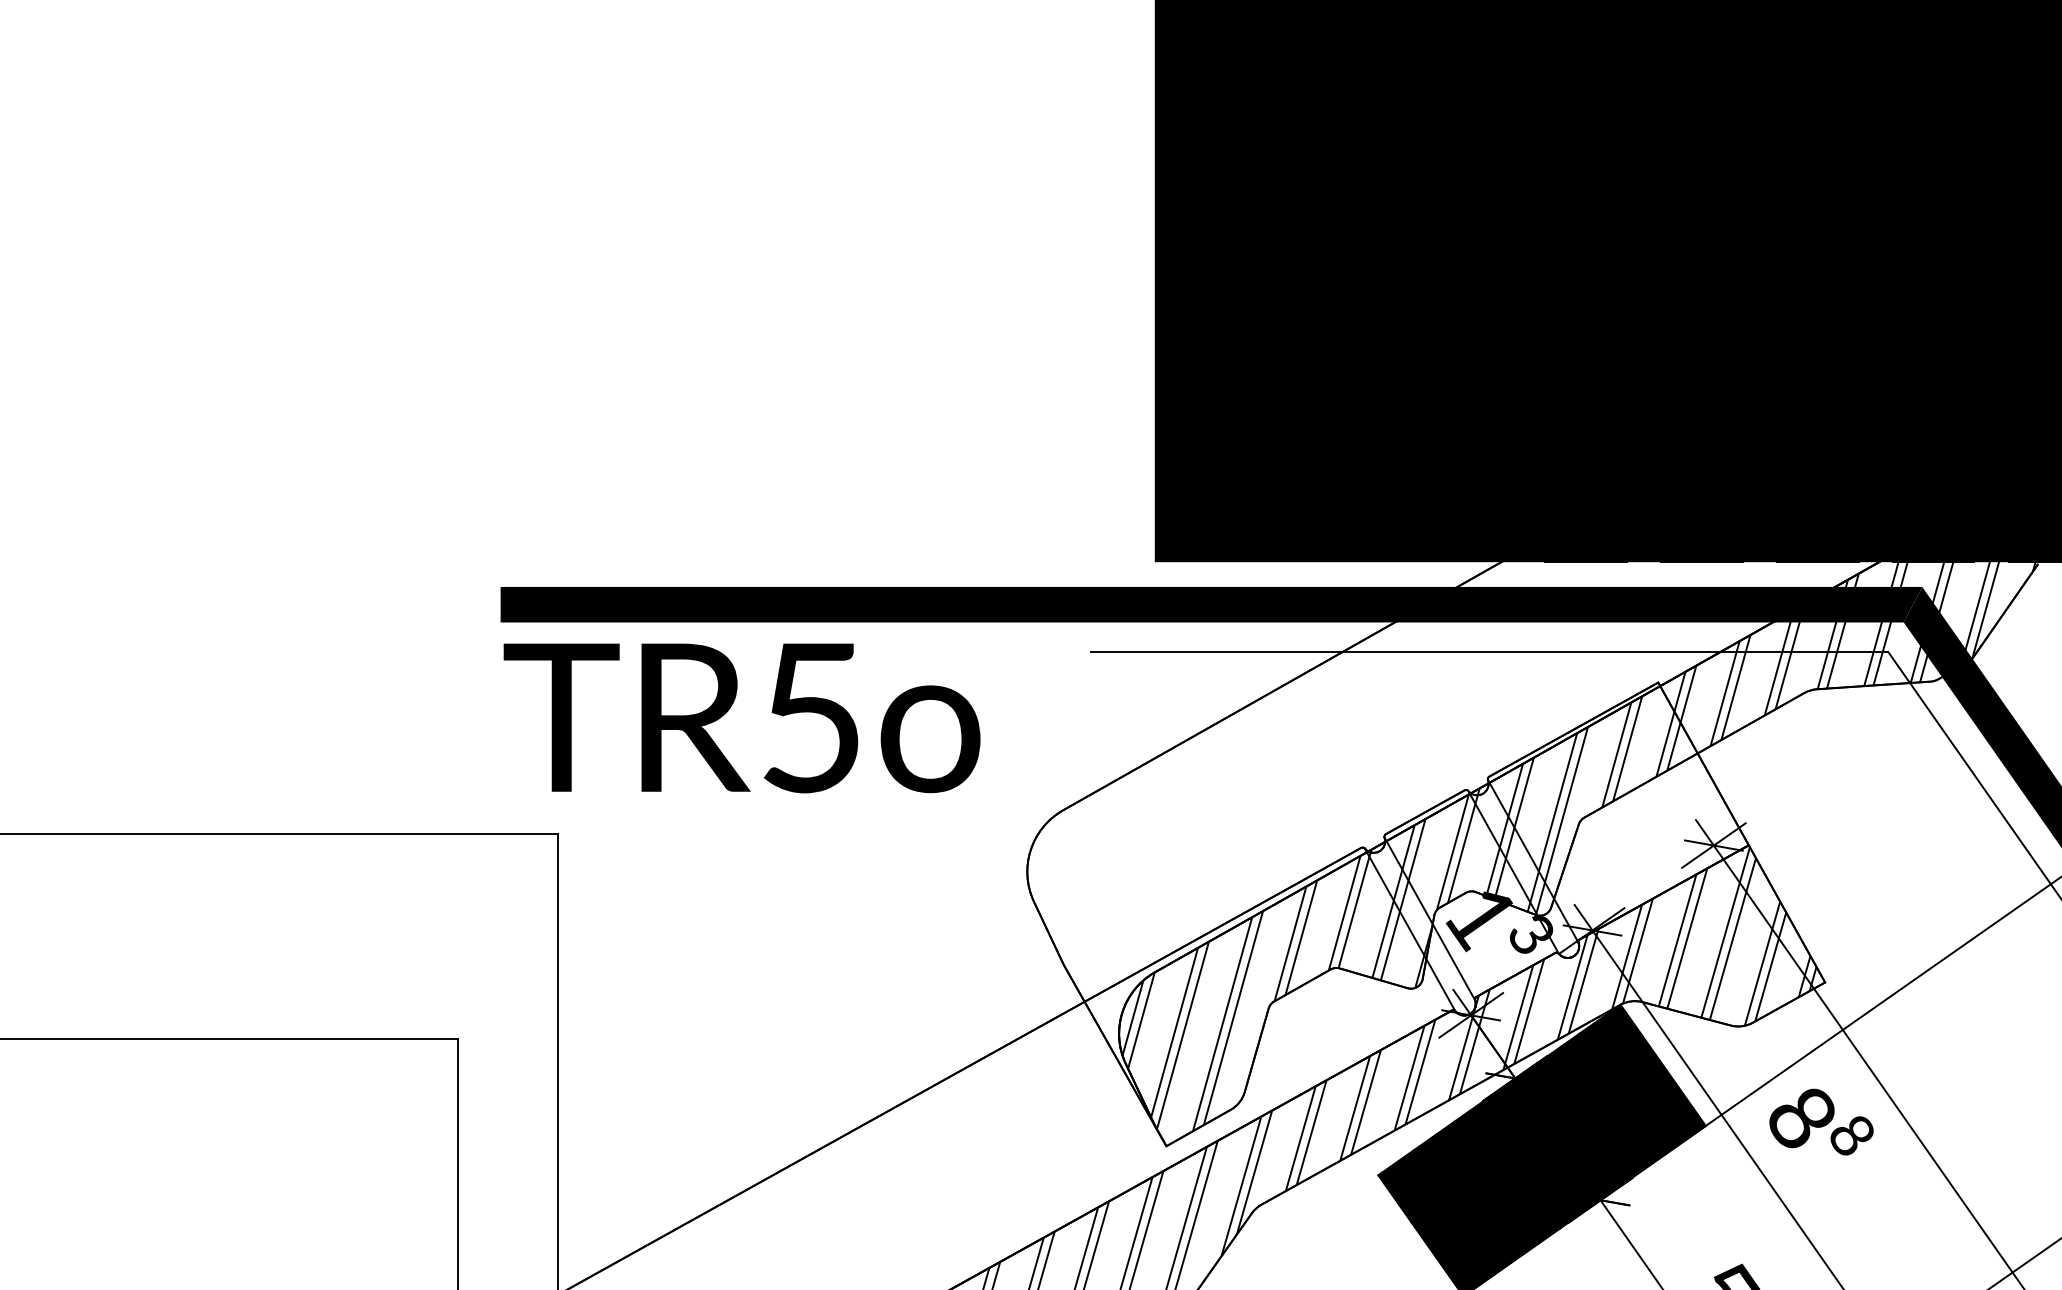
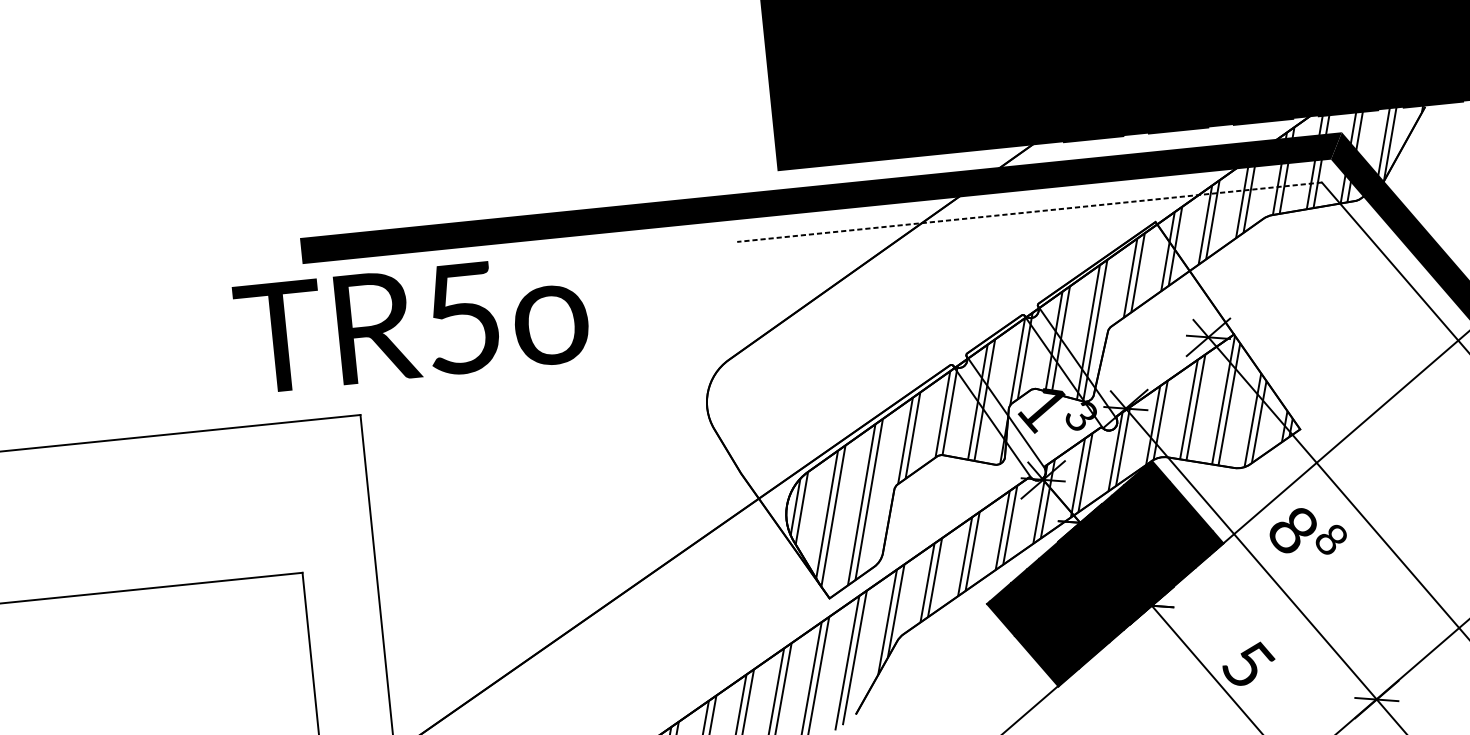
line: (1489, 652) -> (1029, 212), solid -> dashed
text: (741, 718) -> (411, 324), moved

